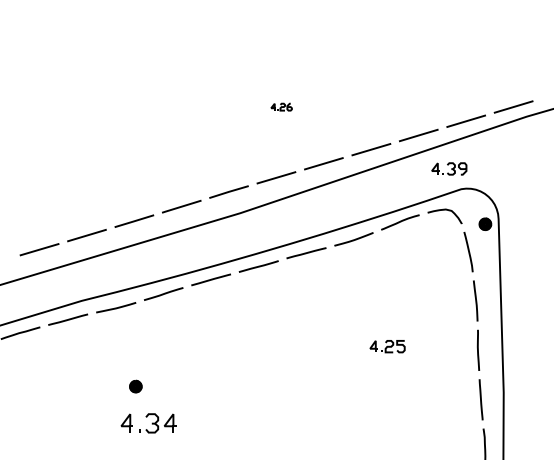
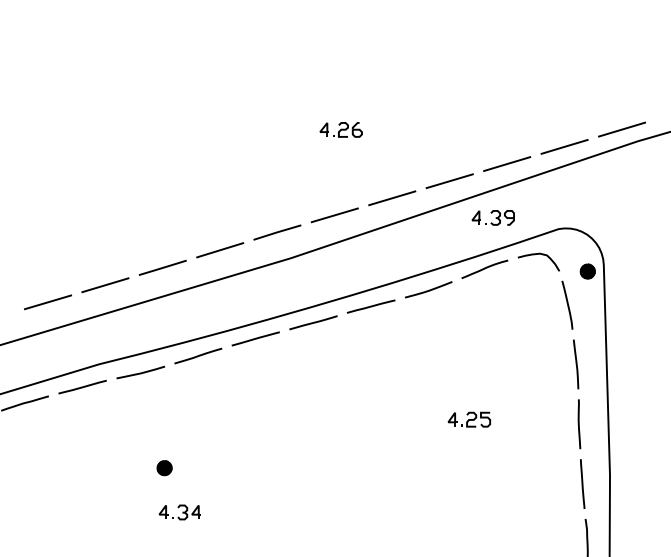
part: (281, 106) -> (340, 128), size x1.67
part: (449, 168) -> (493, 217), moved
part: (148, 422) -> (179, 511), size x0.62

